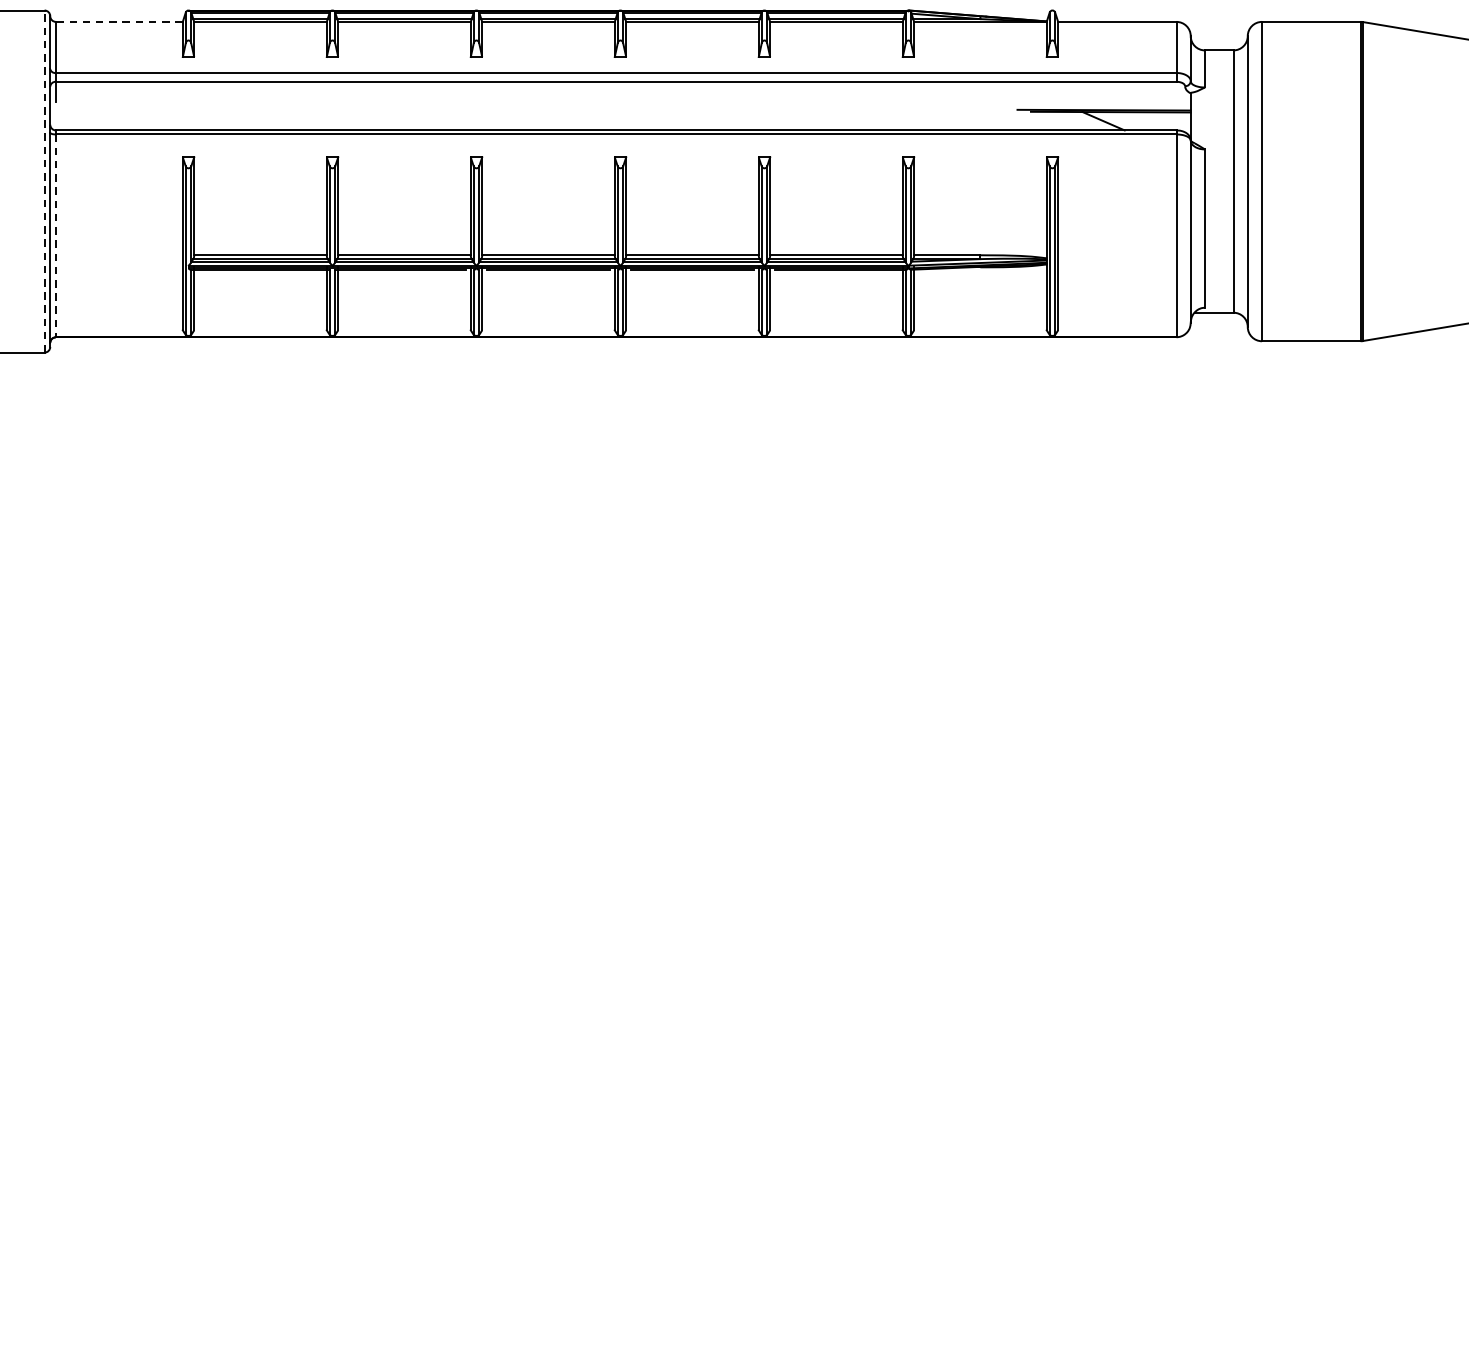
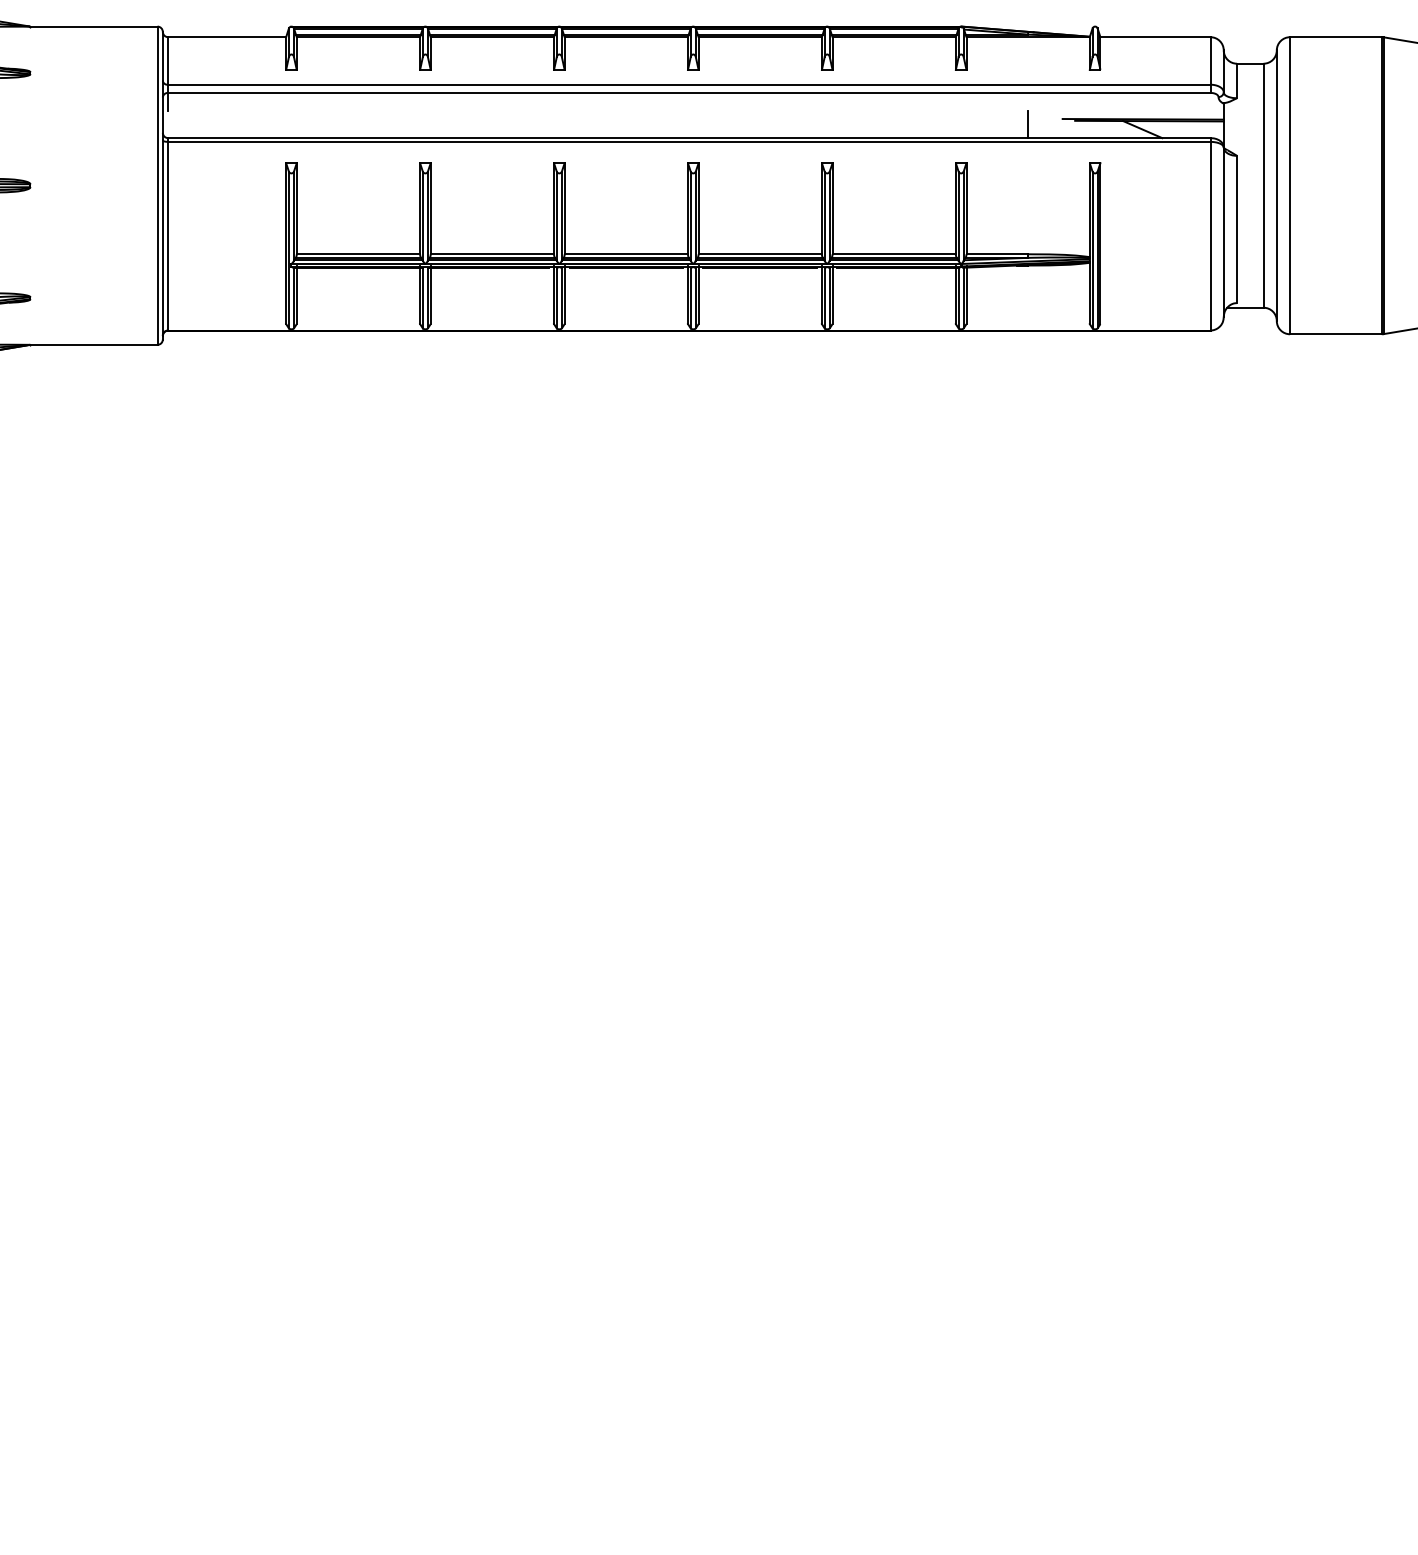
line: (118, 22) -> (226, 37), dashed -> solid
line: (980, 115) -> (1028, 124), added
line: (44, 181) -> (157, 185), dashed -> solid
line: (56, 236) -> (168, 236), dashed -> solid

